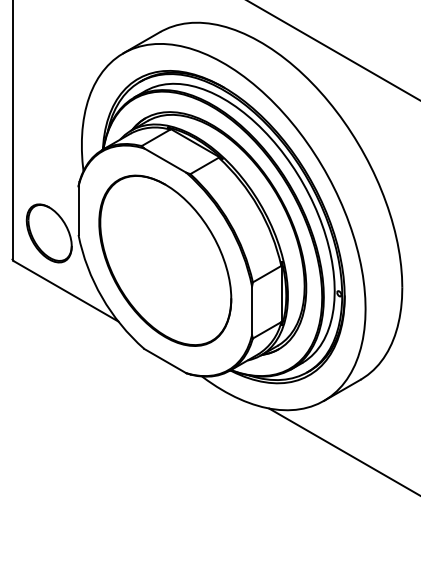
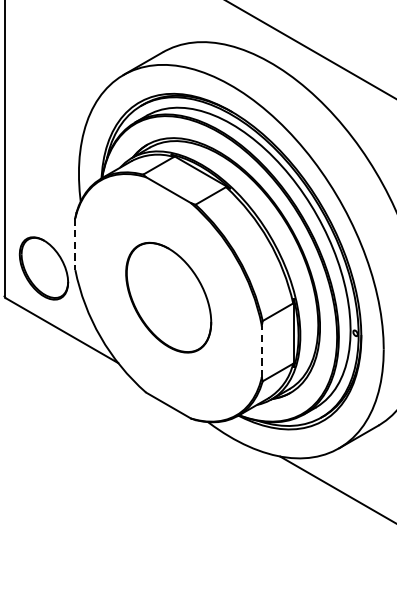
line: (78, 211) -> (75, 244), solid -> dashed
part: (165, 260) -> (168, 297), size x0.6
line: (252, 310) -> (262, 351), solid -> dashed

